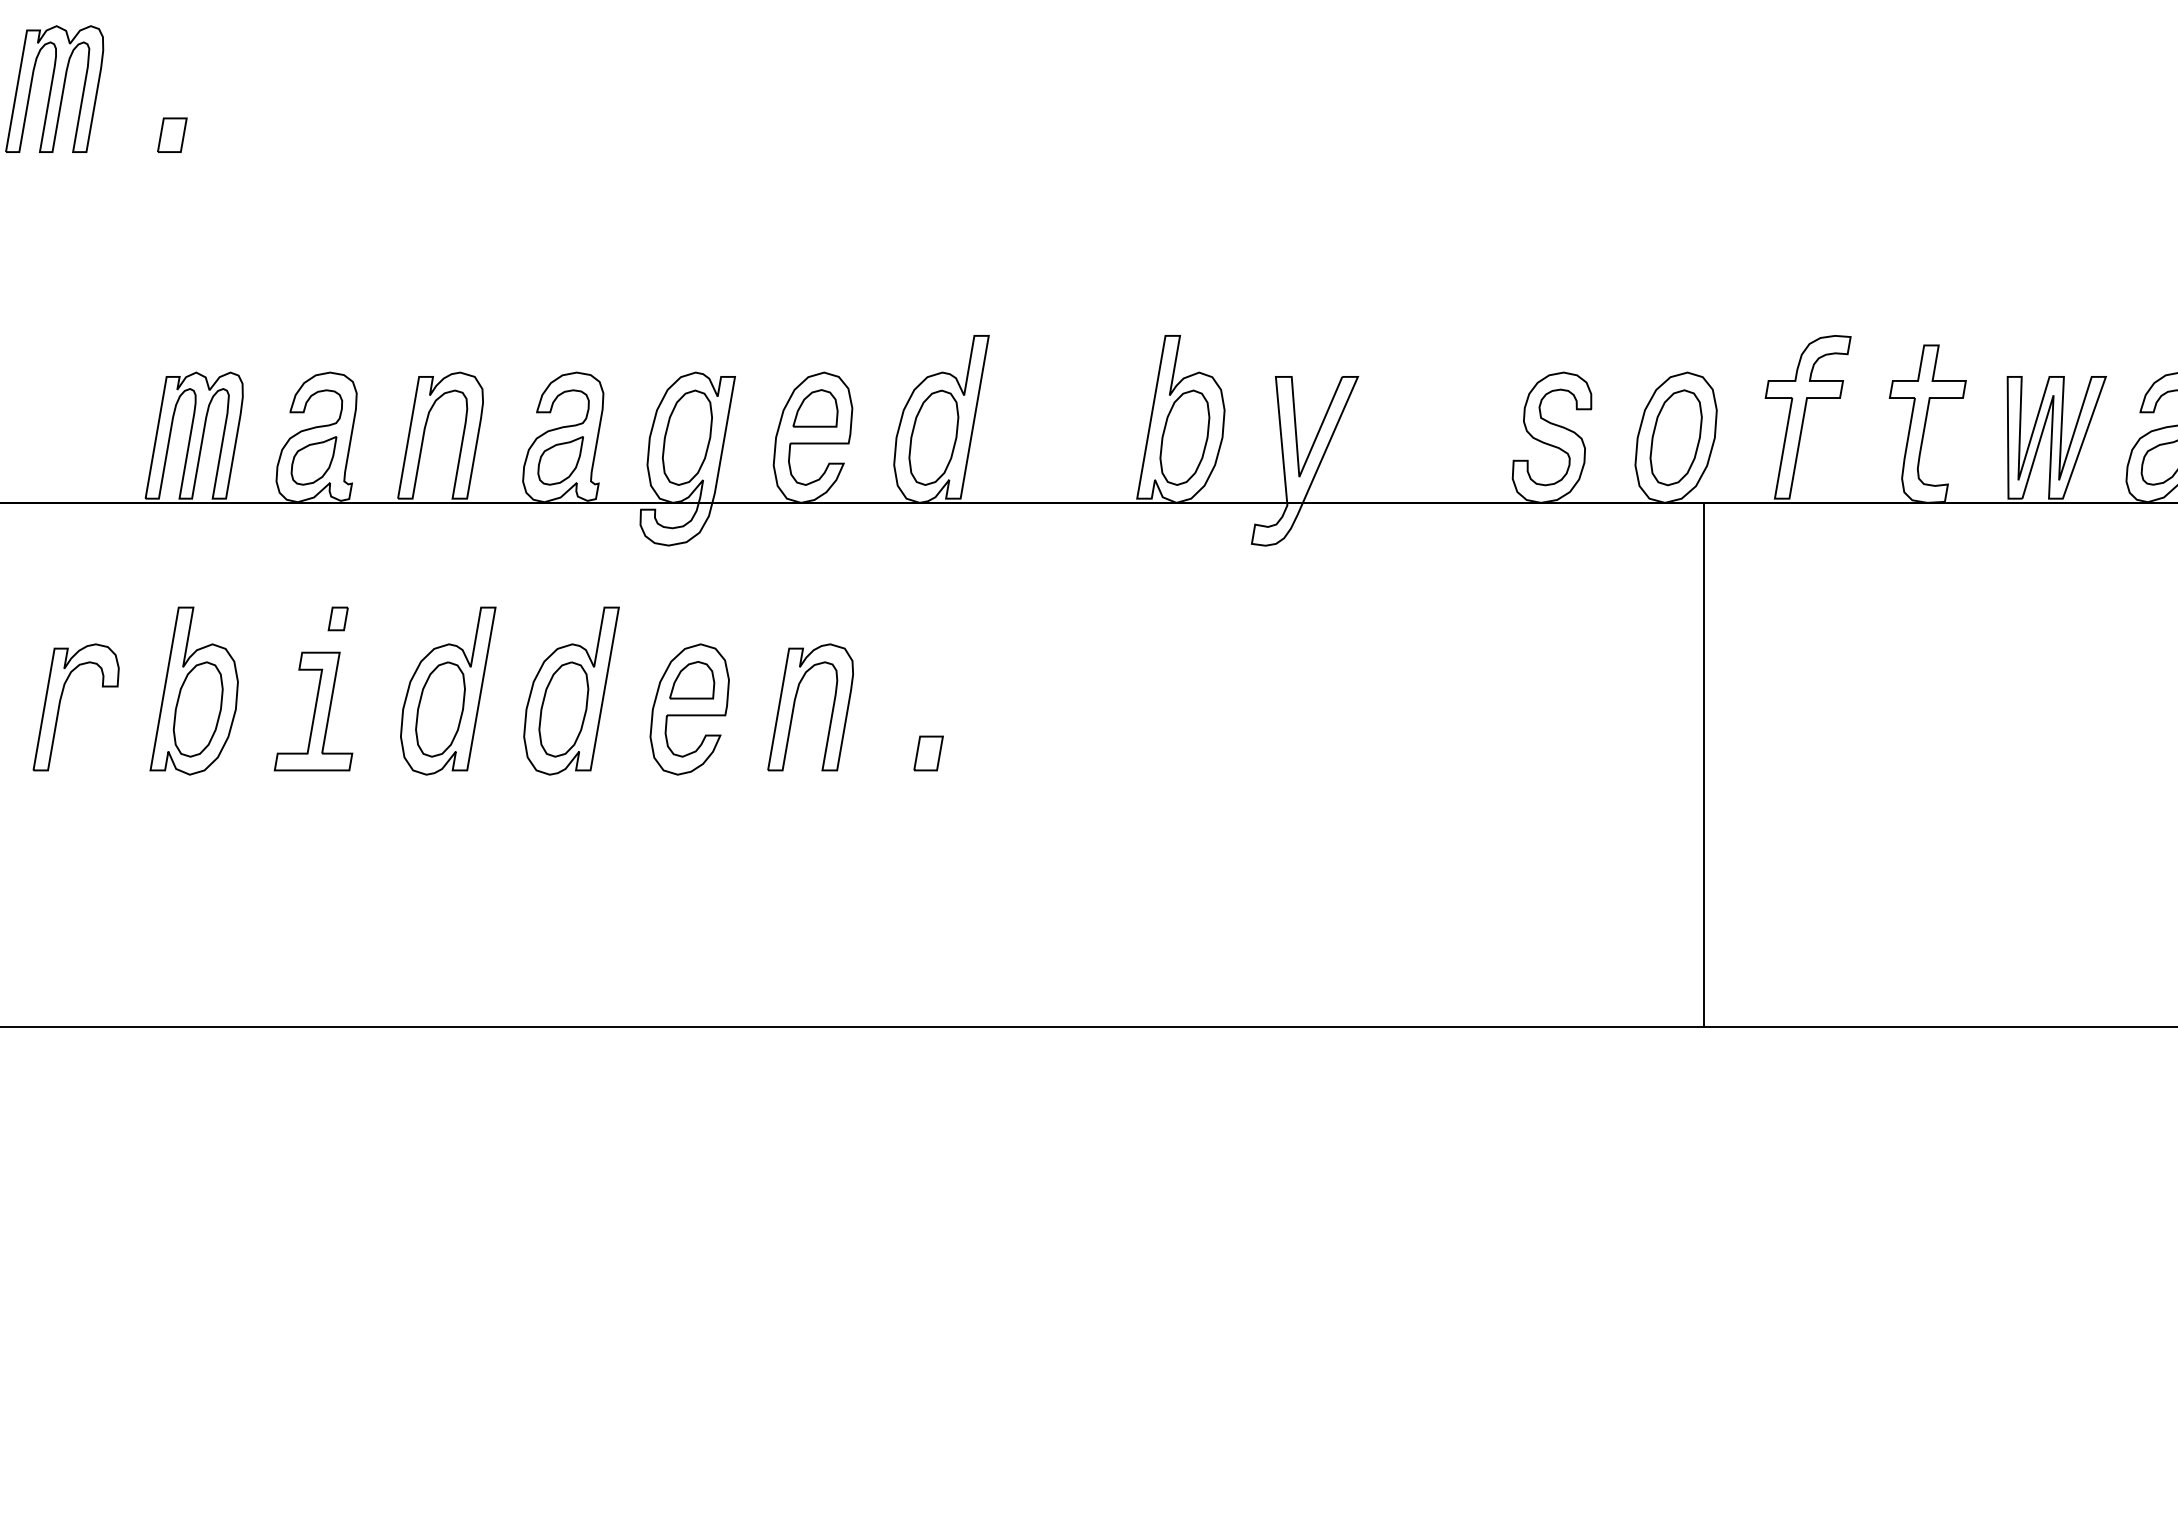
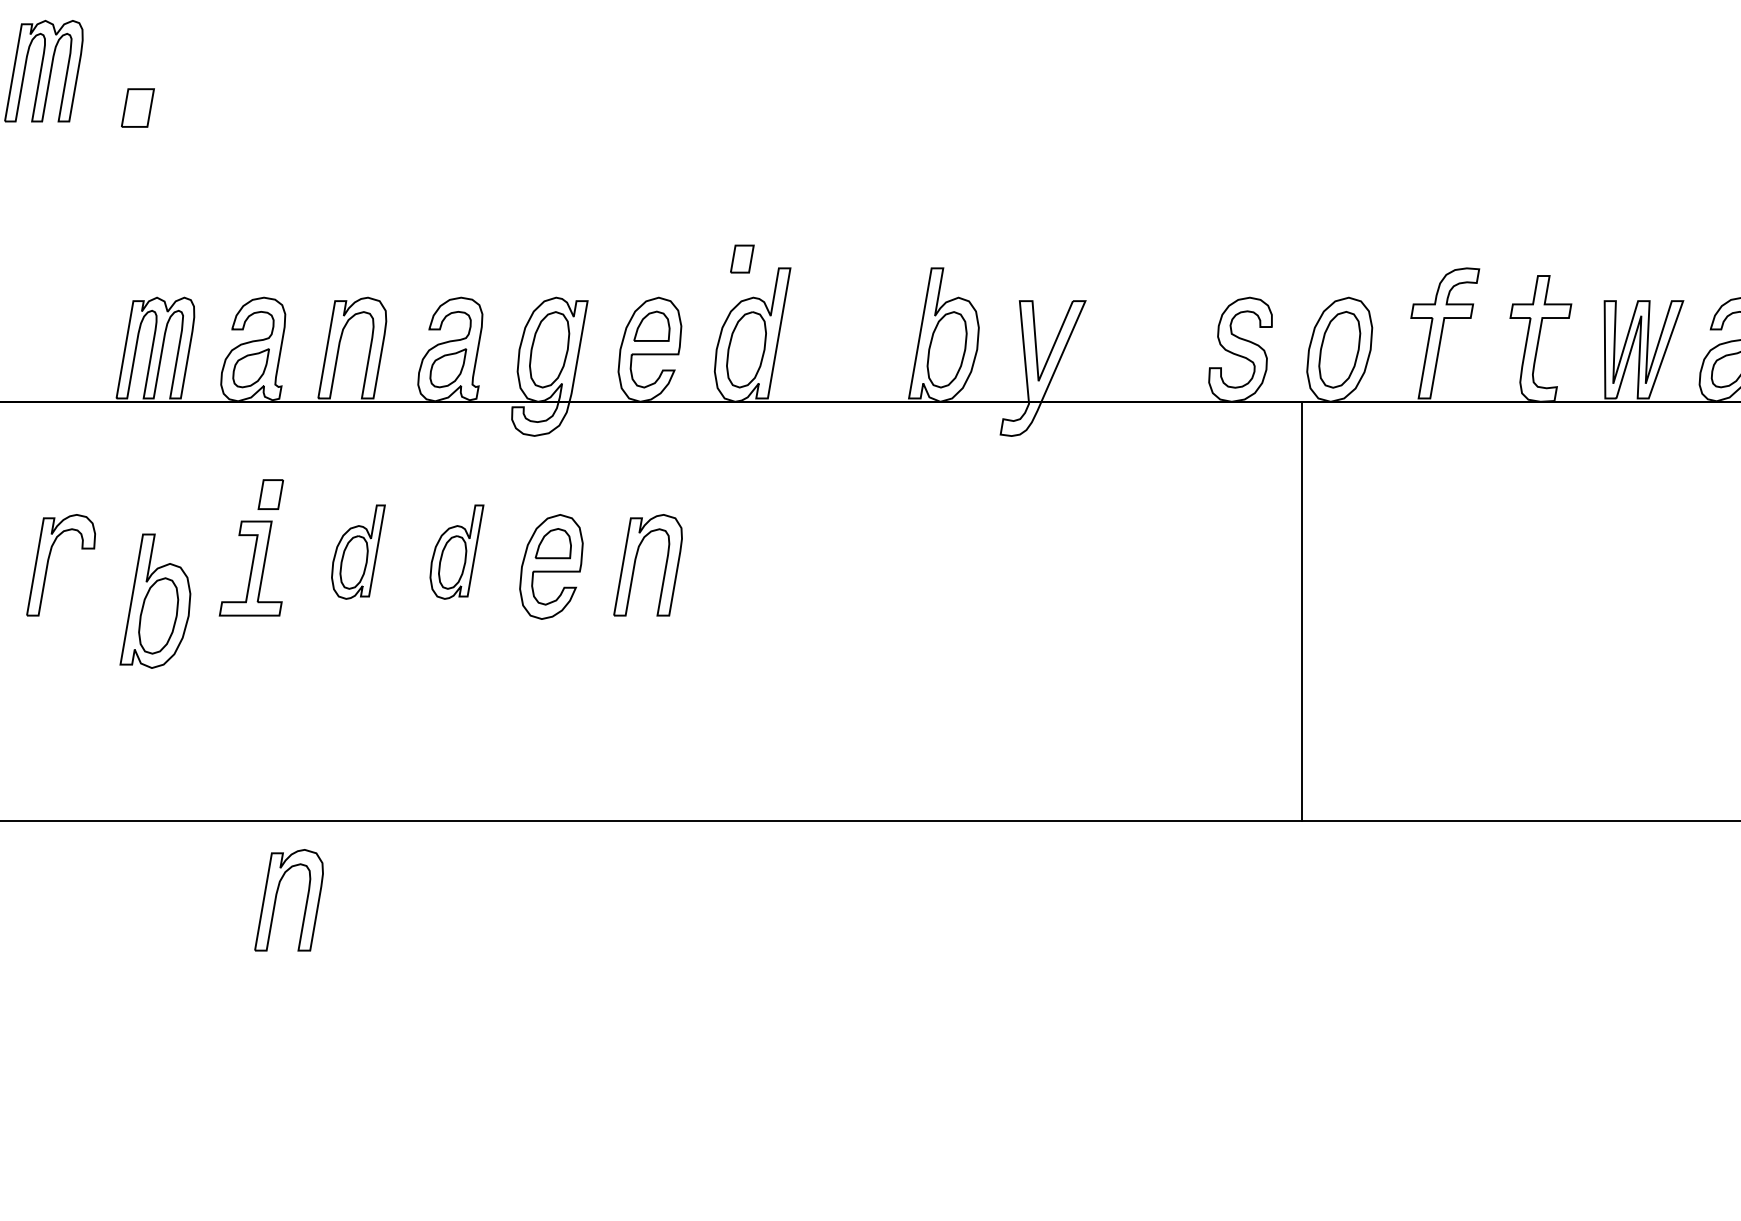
part: (171, 134) -> (137, 107), size x1.4
part: (336, 618) -> (269, 494), size x1.6
part: (194, 690) -> (155, 600), moved
part: (448, 690) -> (358, 551), size x0.7
part: (570, 690) -> (456, 551), size x0.7
part: (928, 752) -> (742, 258), moved
line: (1704, 764) -> (1302, 610), moved
part: (345, 1126) -> (276, 900), added

